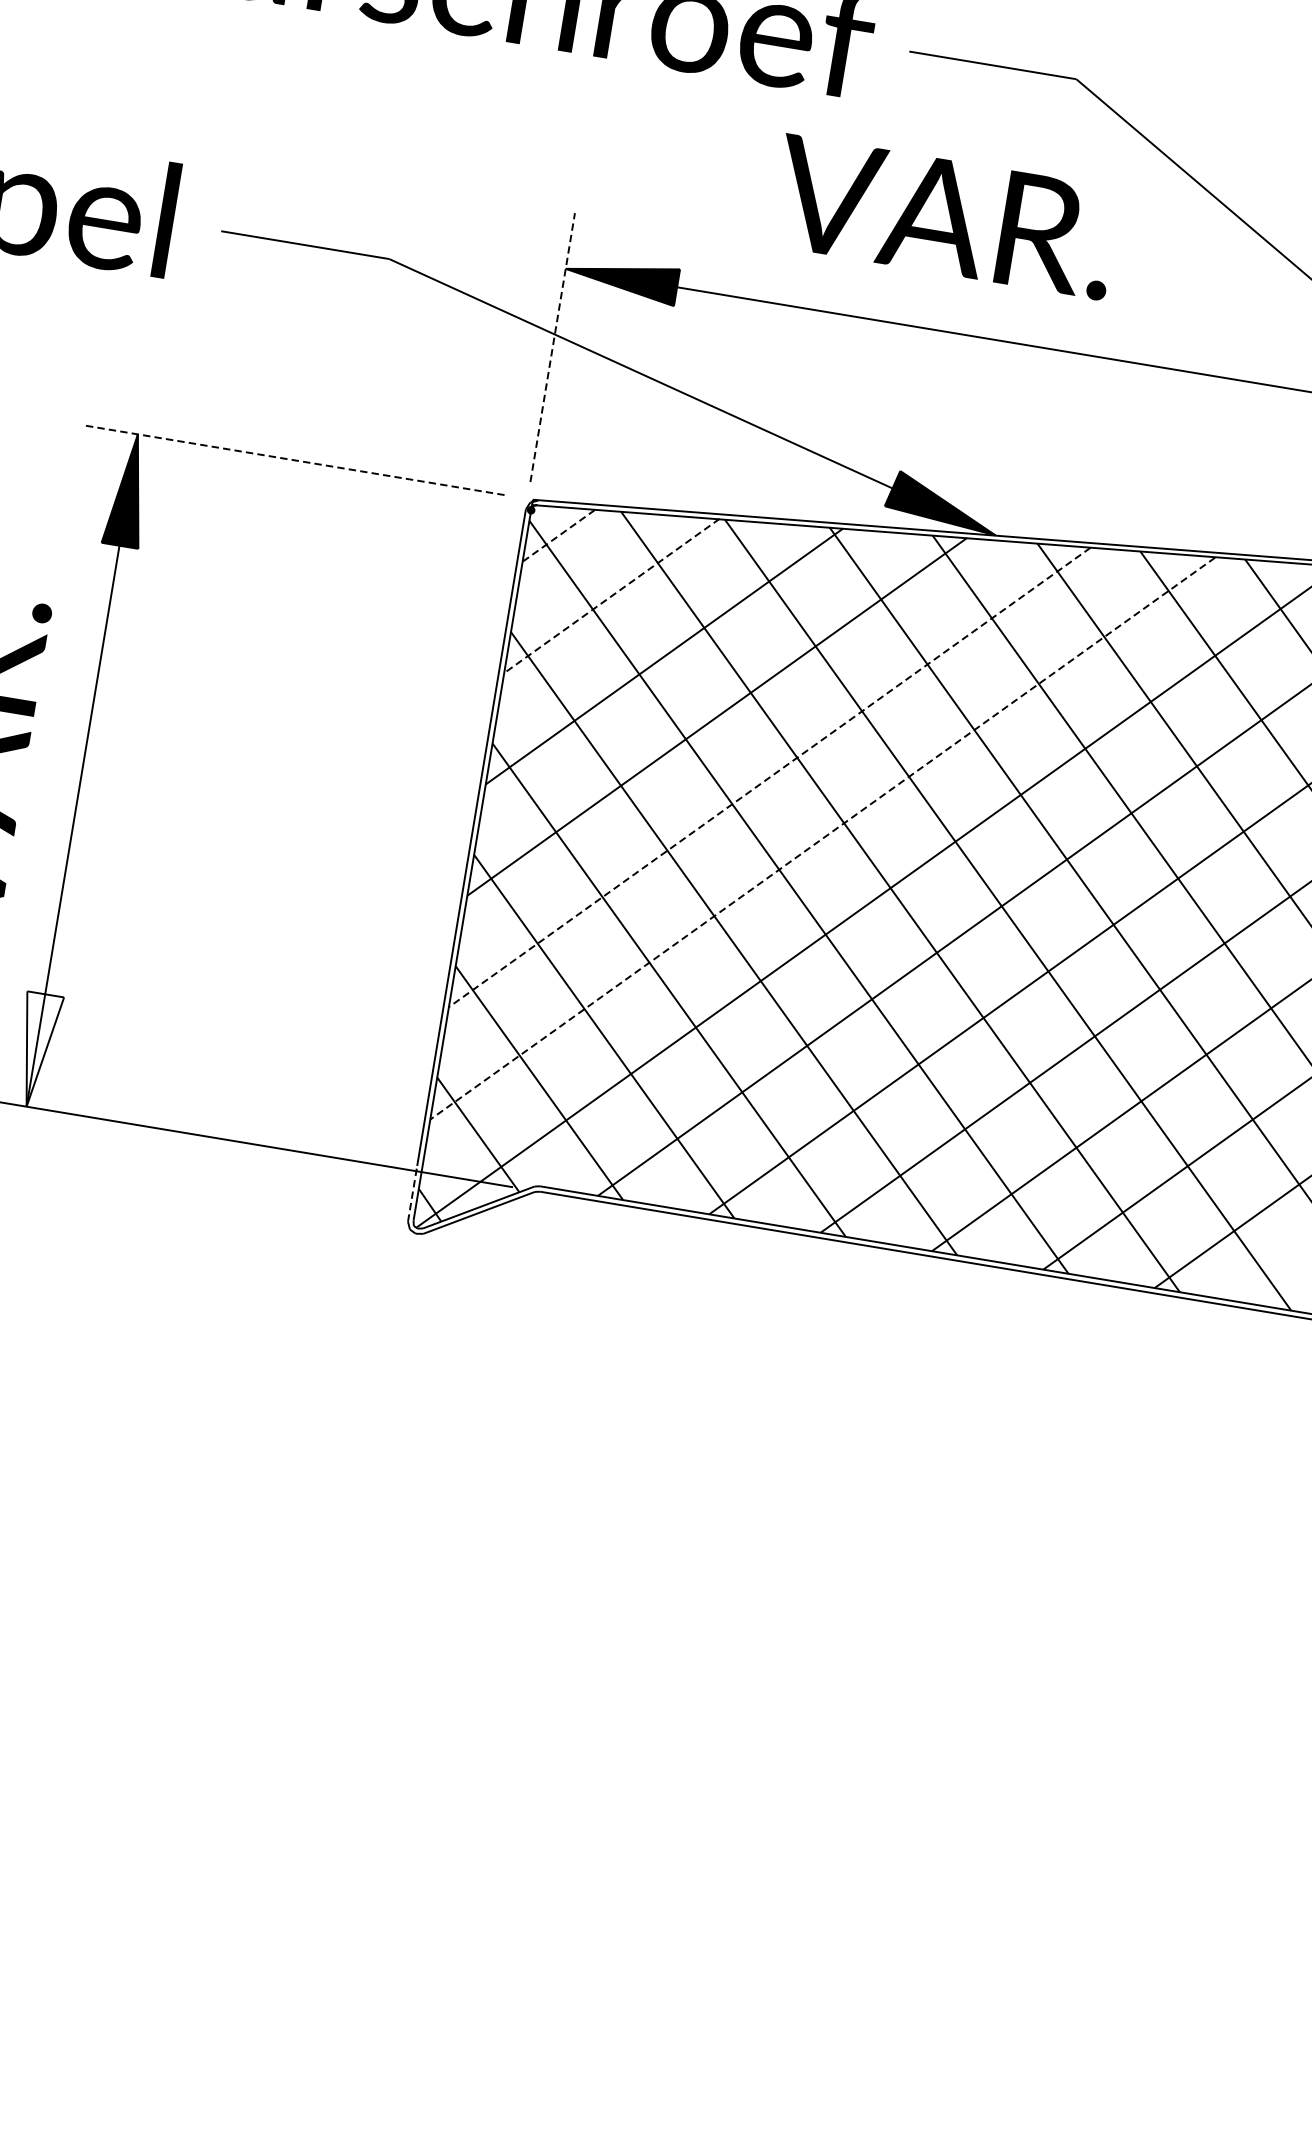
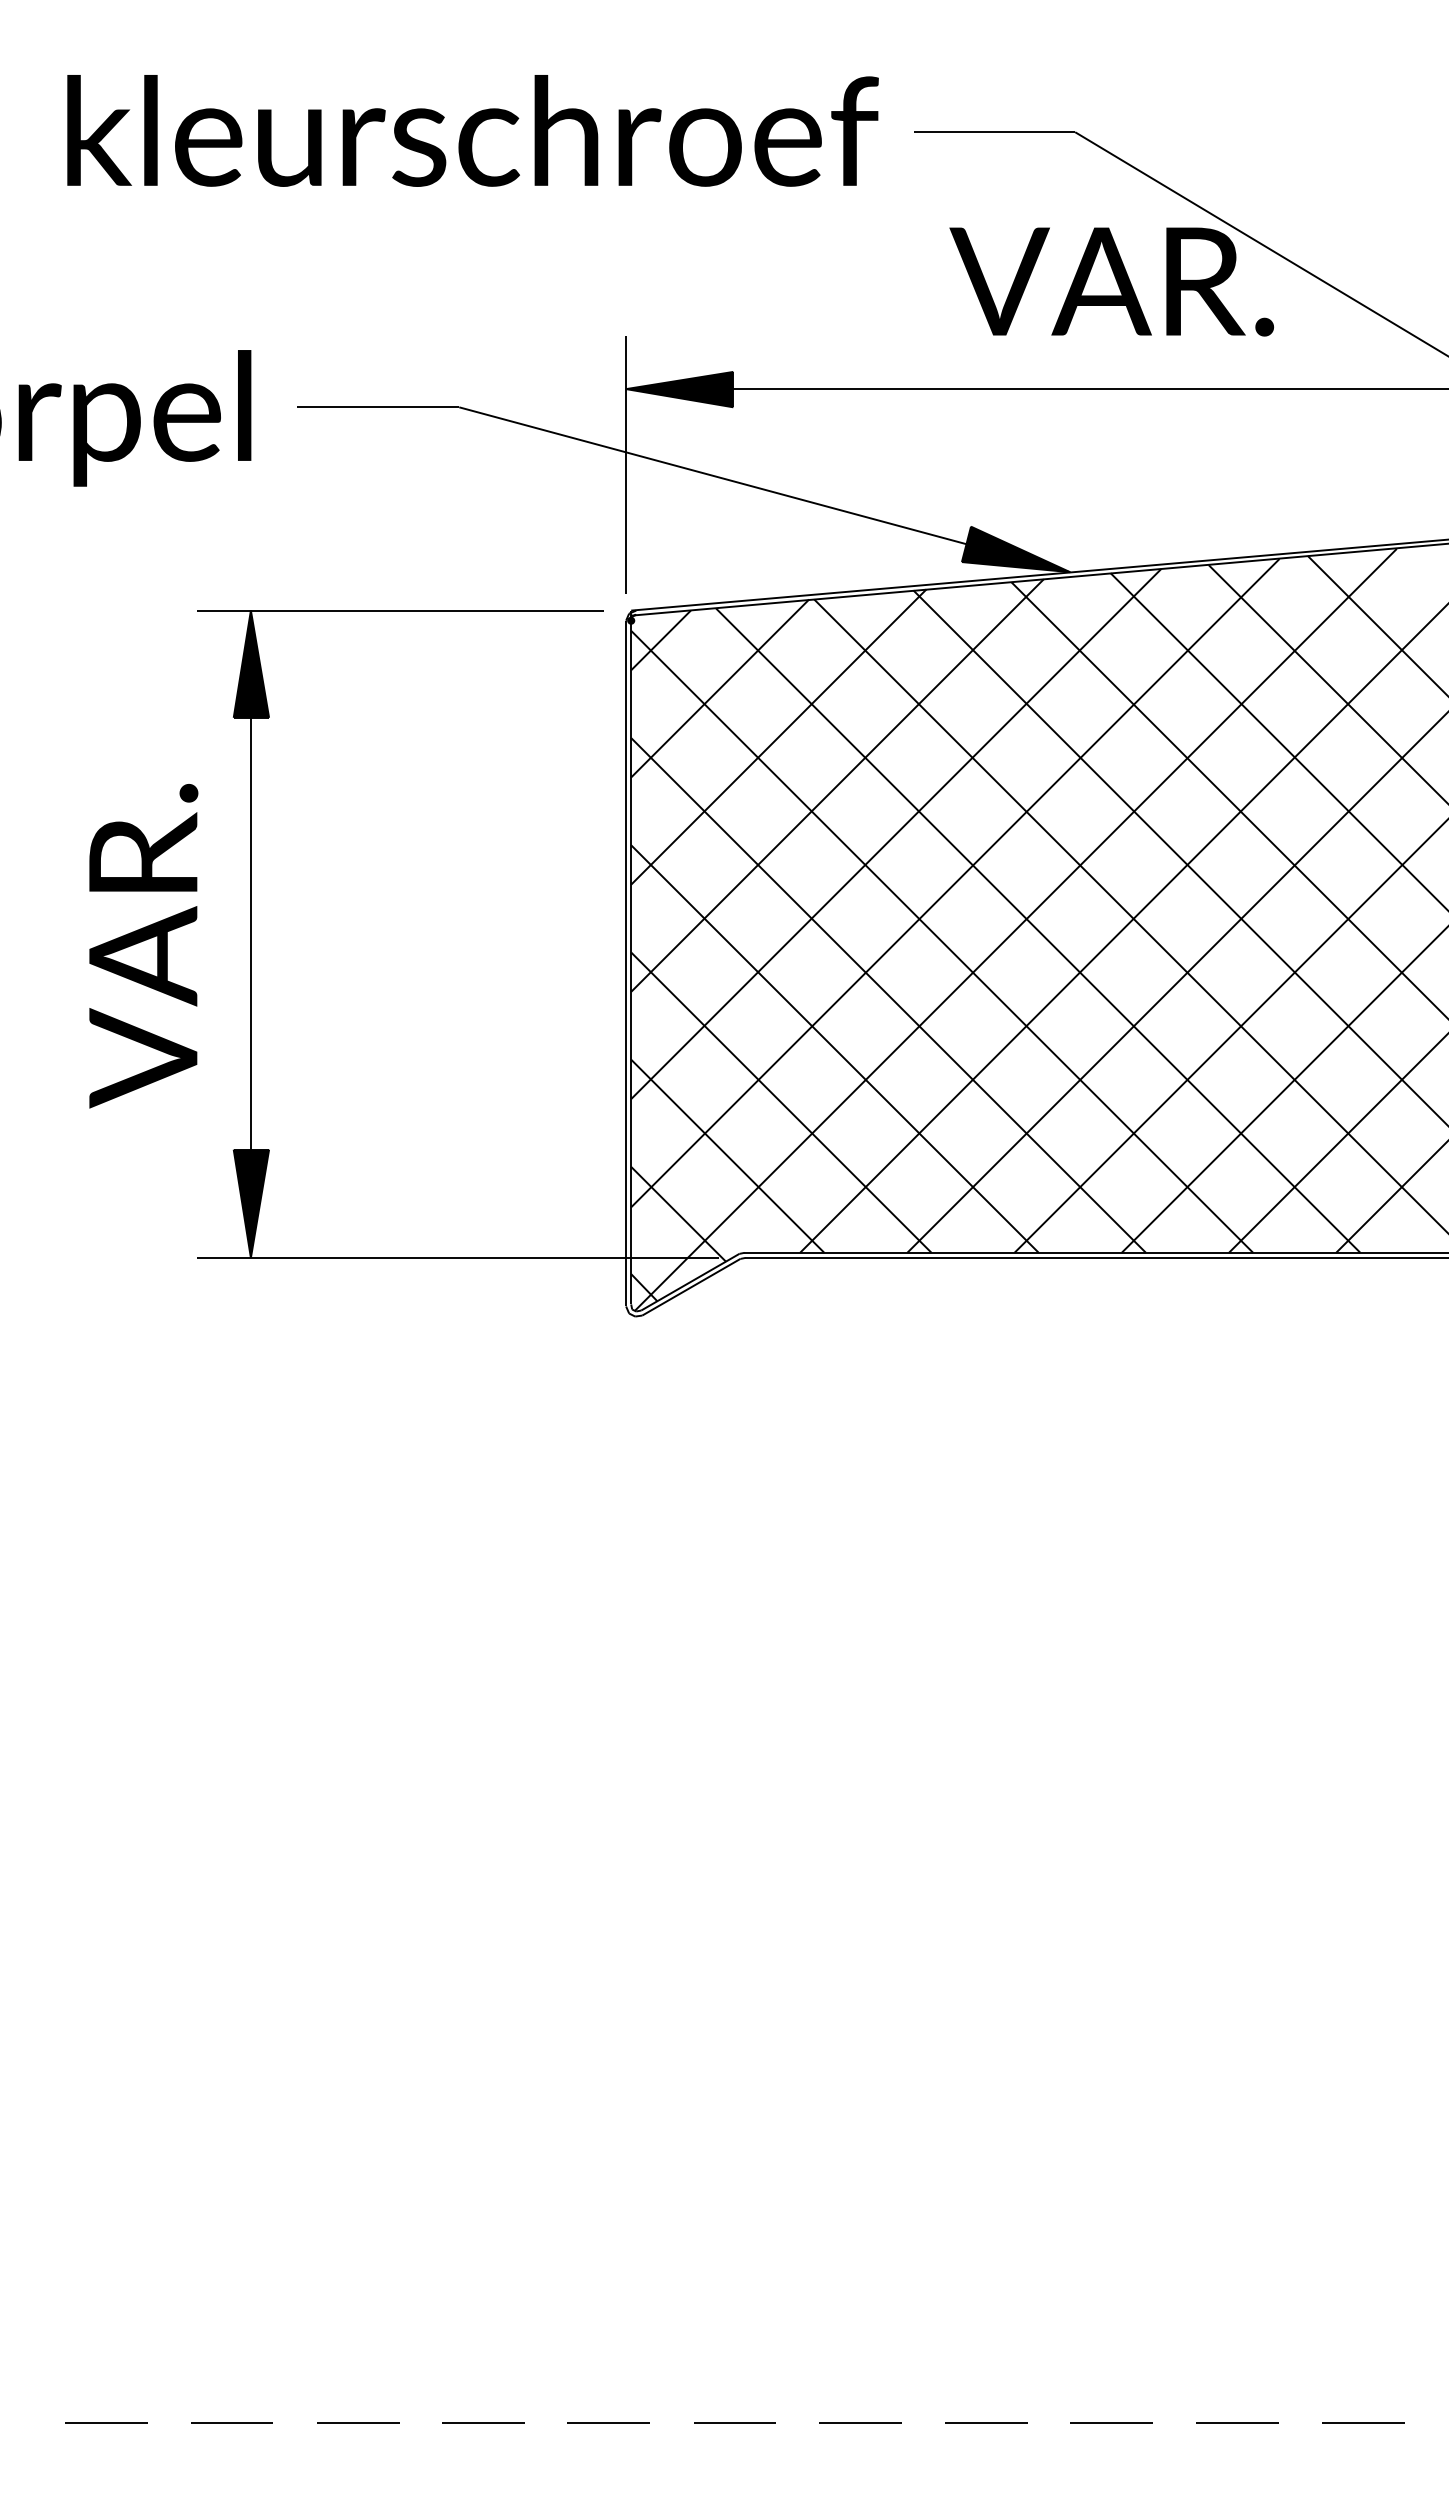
text: (945, 216) -> (1111, 281), moved
line: (553, 347) -> (626, 464), dashed -> solid
line: (293, 459) -> (400, 610), dashed -> solid
line: (558, 535) -> (660, 640), dashed -> solid
line: (612, 596) -> (720, 688), dashed -> solid
line: (769, 777) -> (896, 834), dashed -> solid
line: (822, 838) -> (955, 883), dashed -> solid
fill: (36, 1050) -> (251, 1203), added
line: (413, 1193) -> (626, 1279), dashed -> solid

